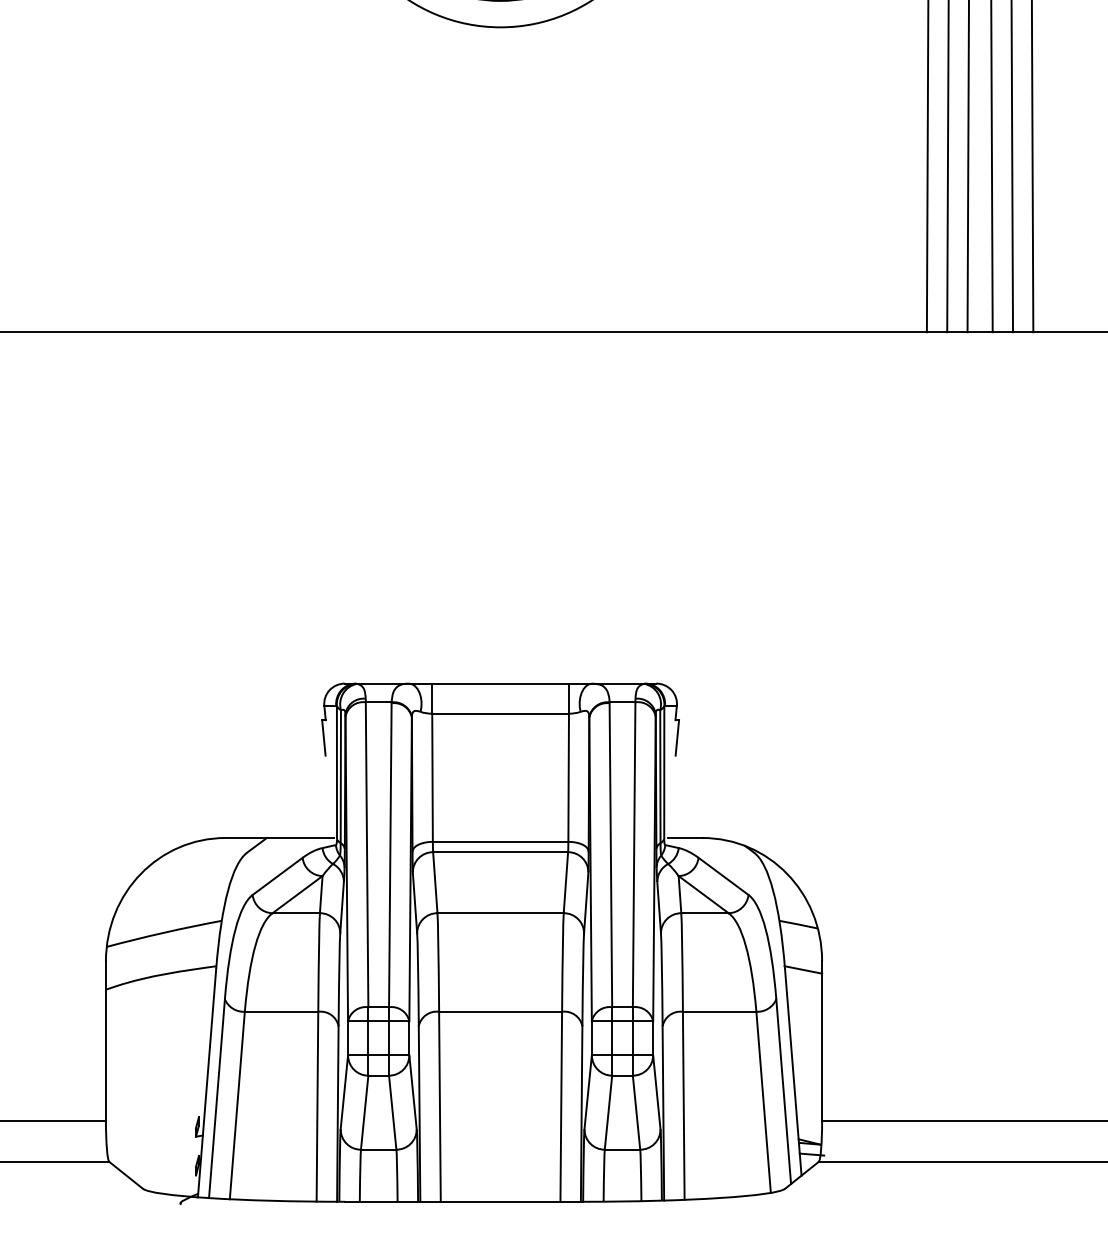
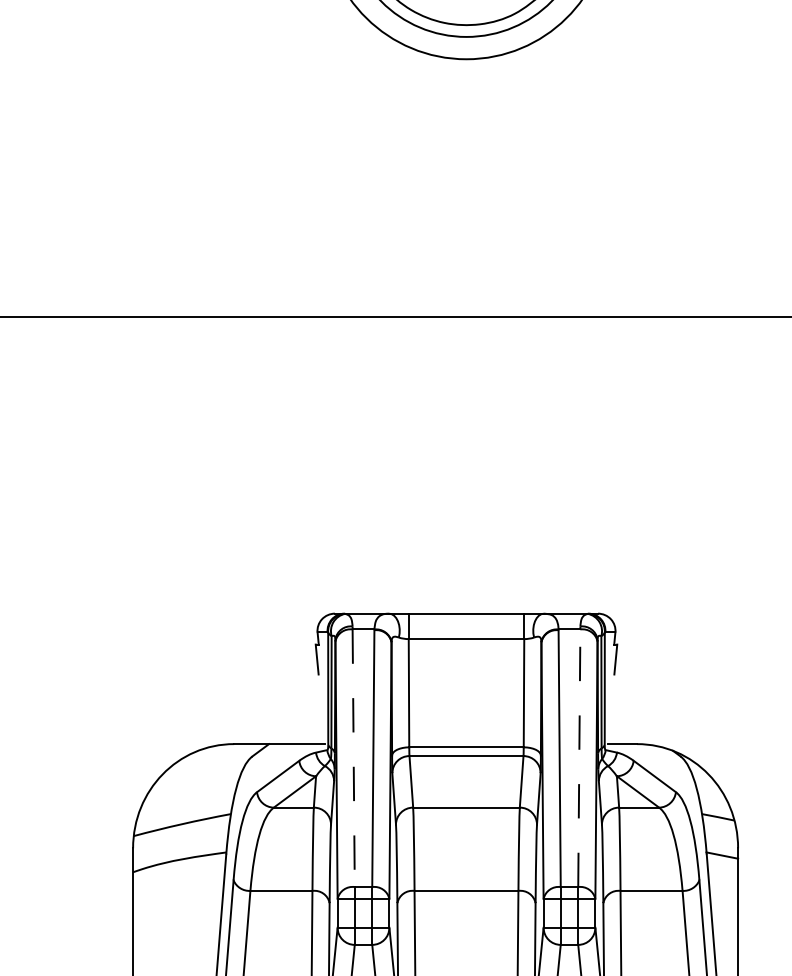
line: (634, 854) -> (579, 758), solid -> dashed
line: (367, 855) -> (354, 758), solid -> dashed

